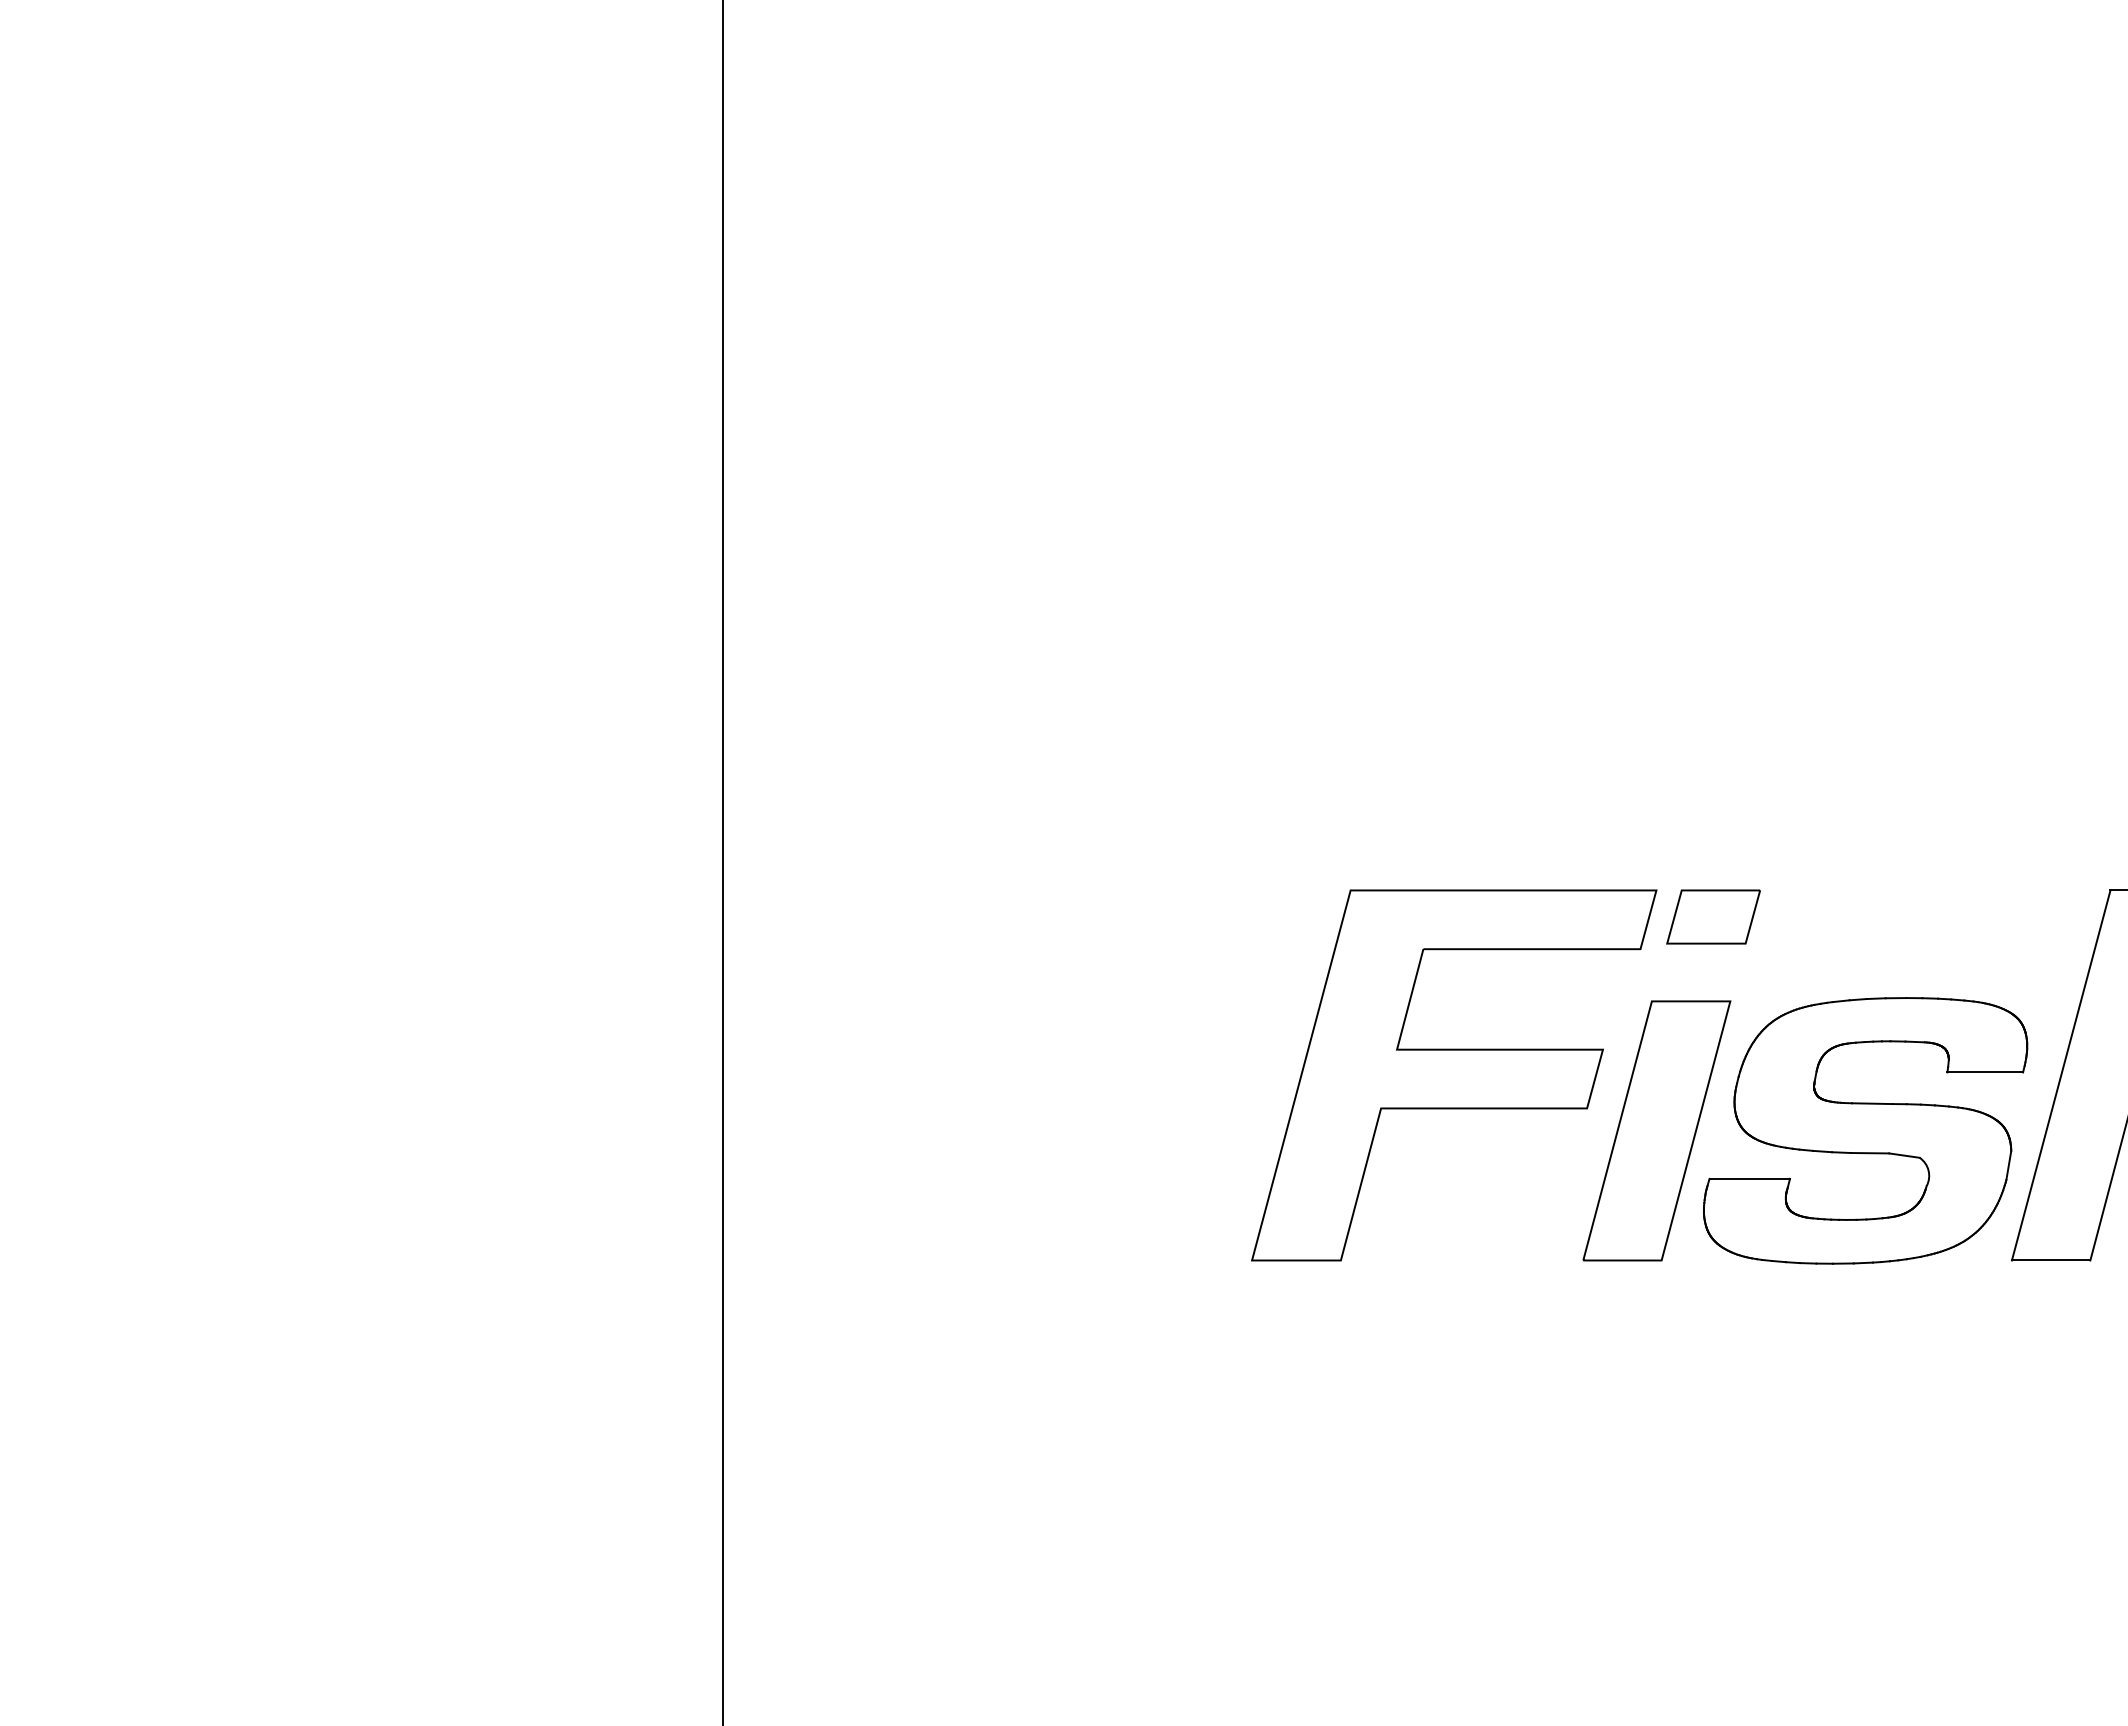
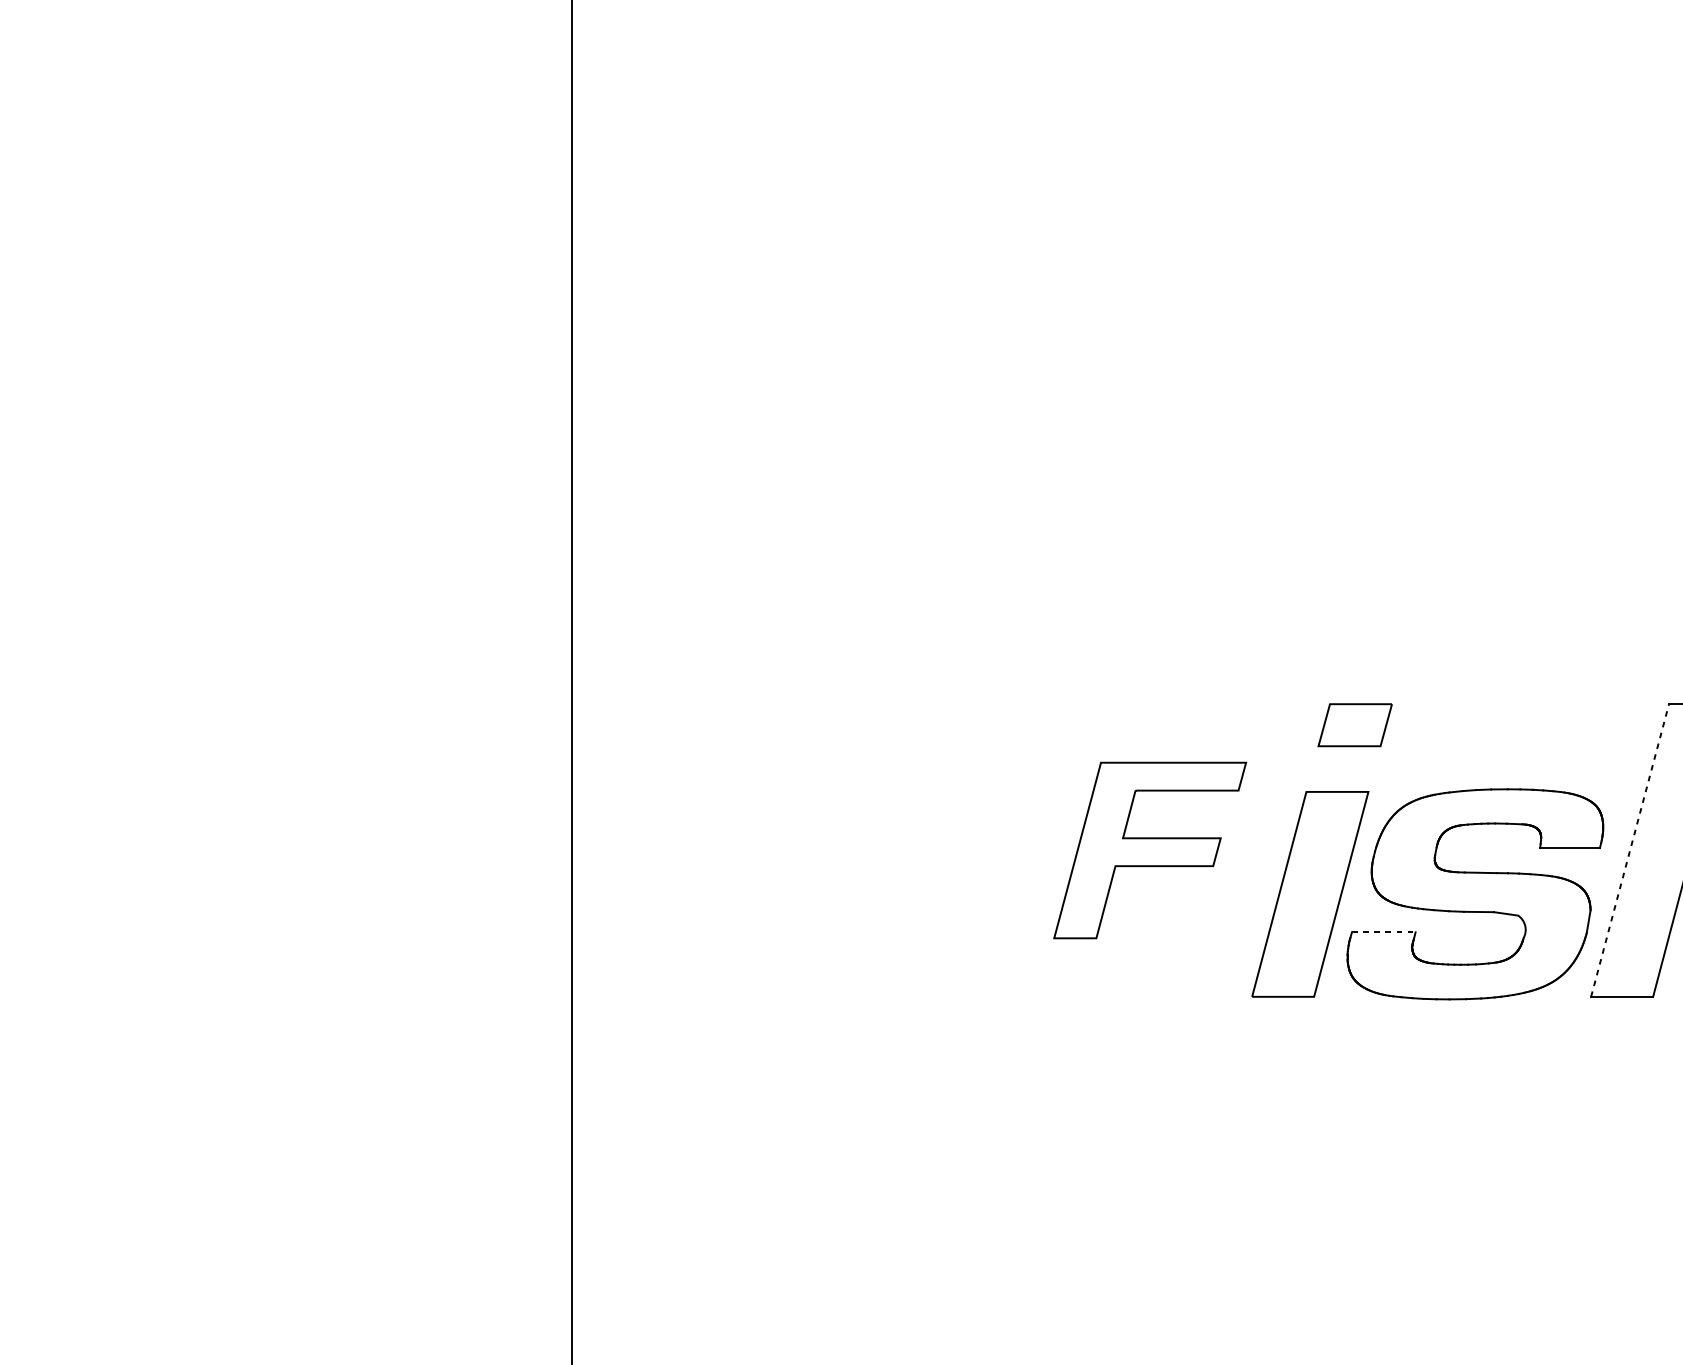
line: (2061, 1074) -> (1630, 849), solid -> dashed
part: (1454, 1075) -> (1150, 850), size x0.6
line: (1750, 1178) -> (1384, 931), solid -> dashed

